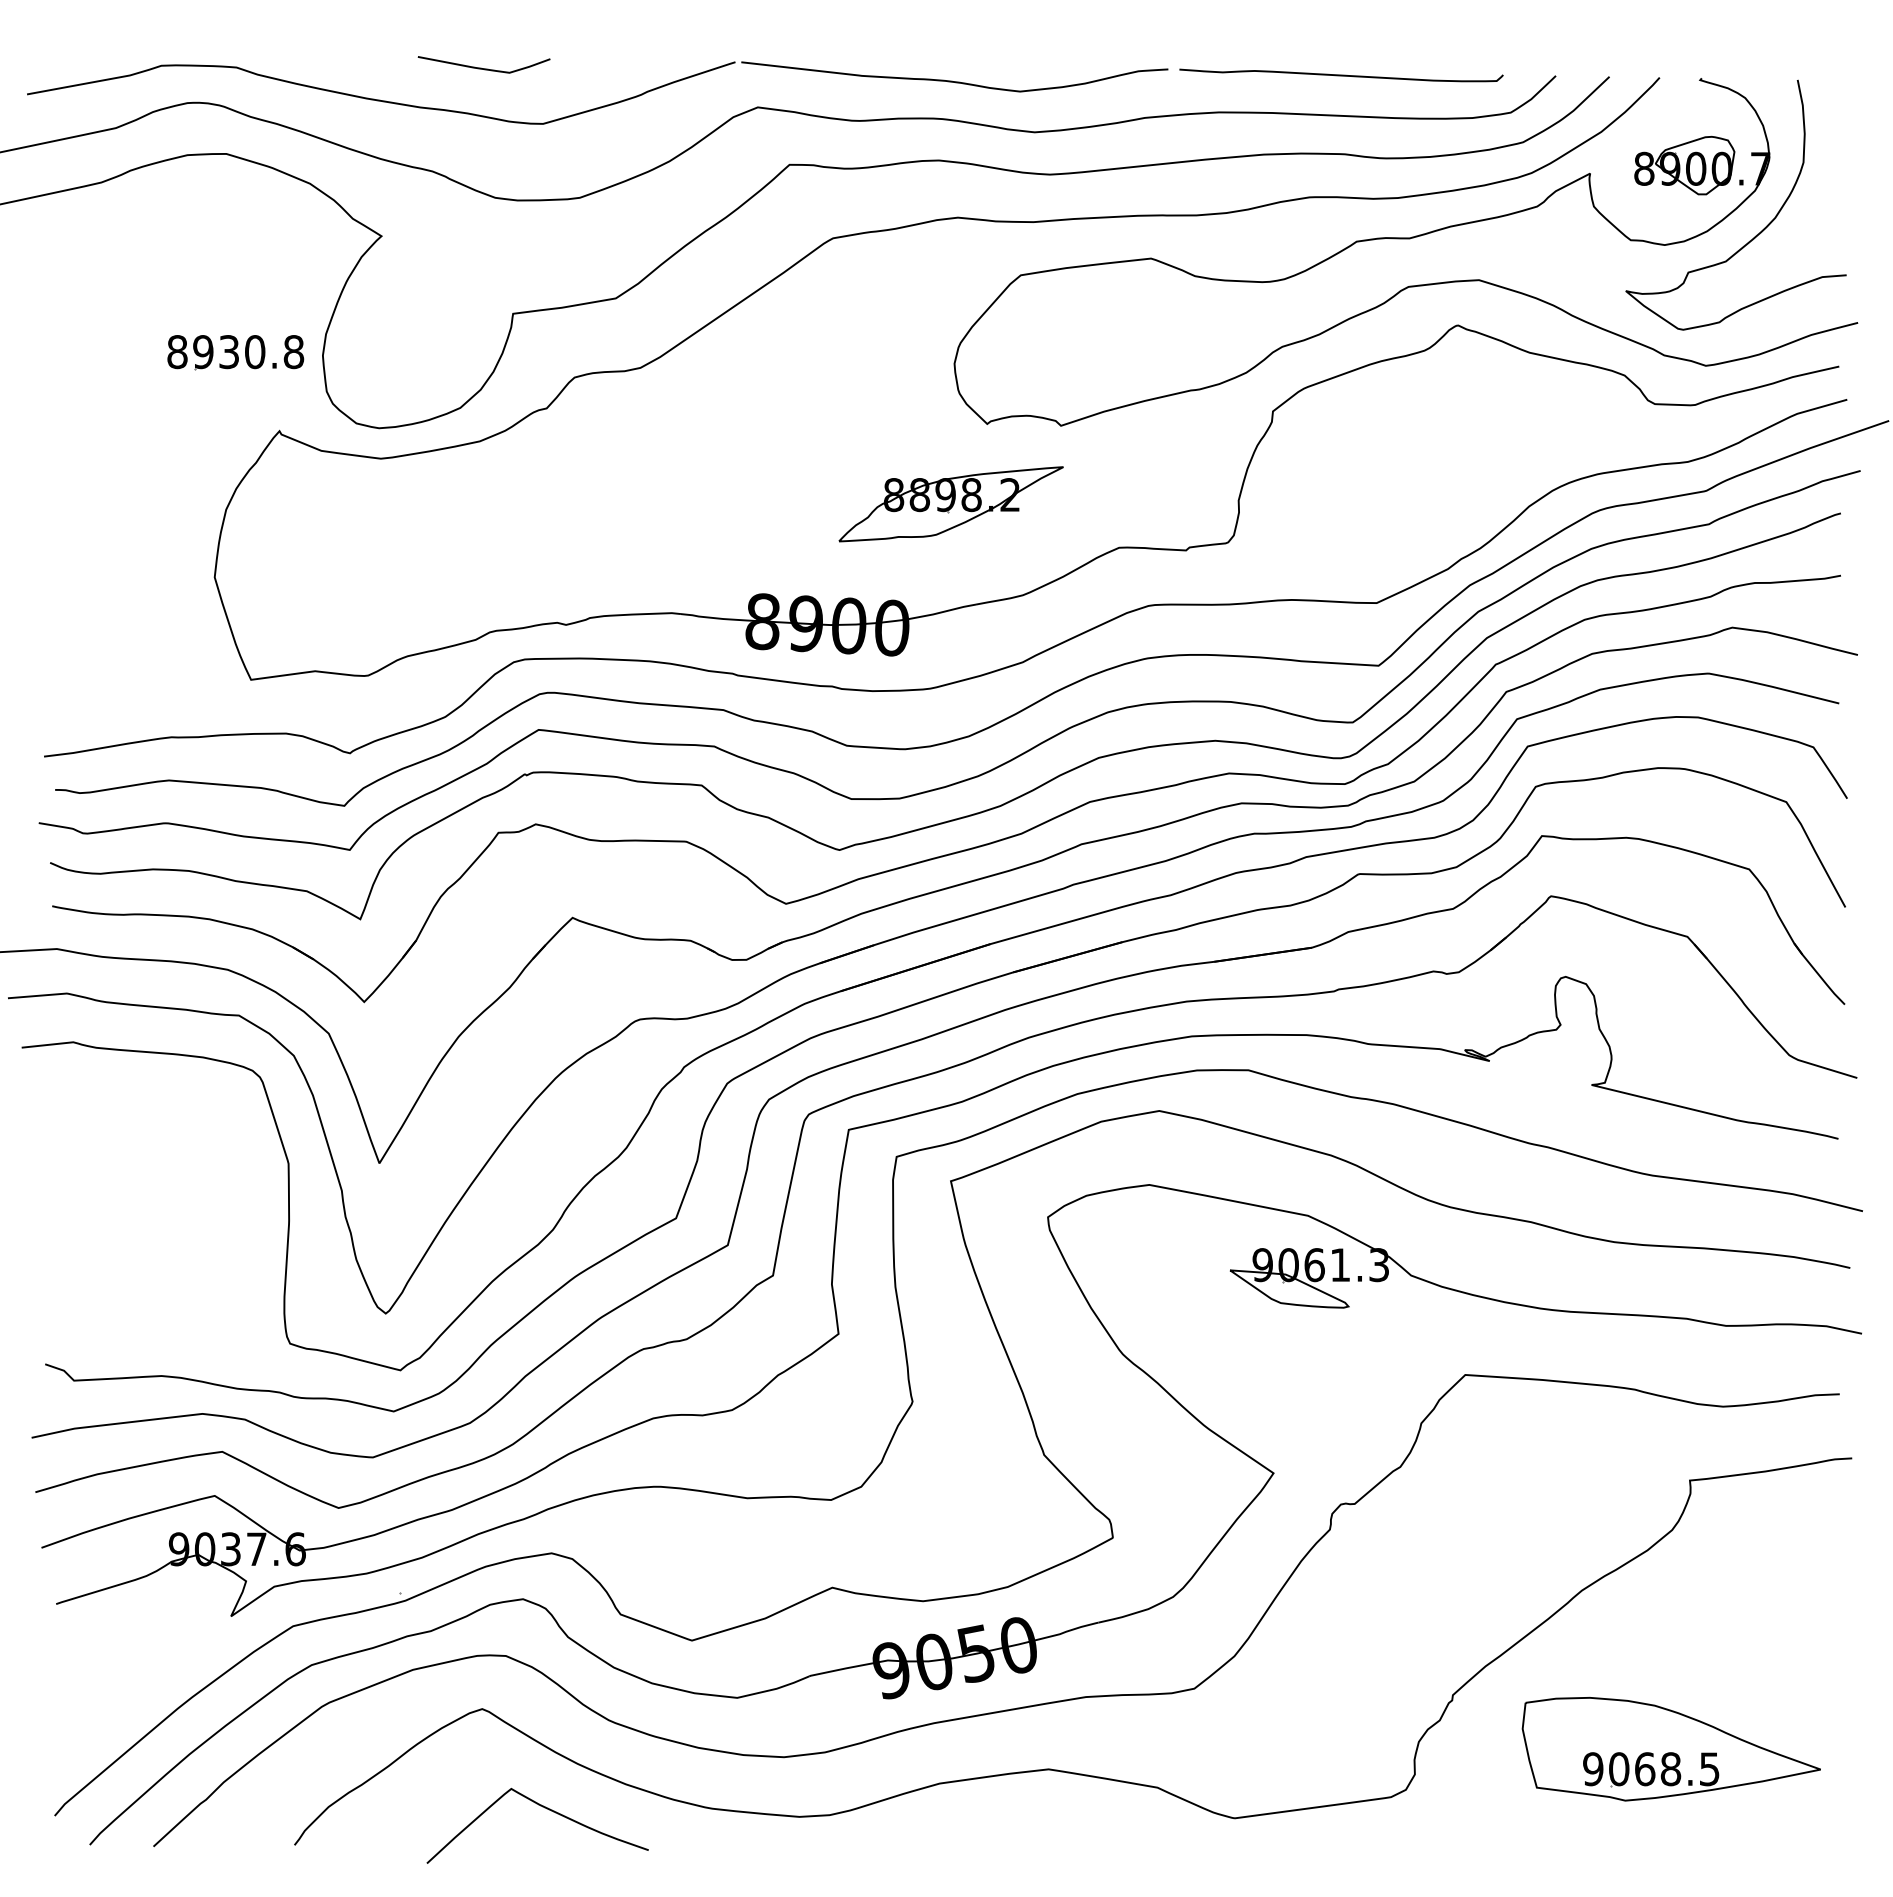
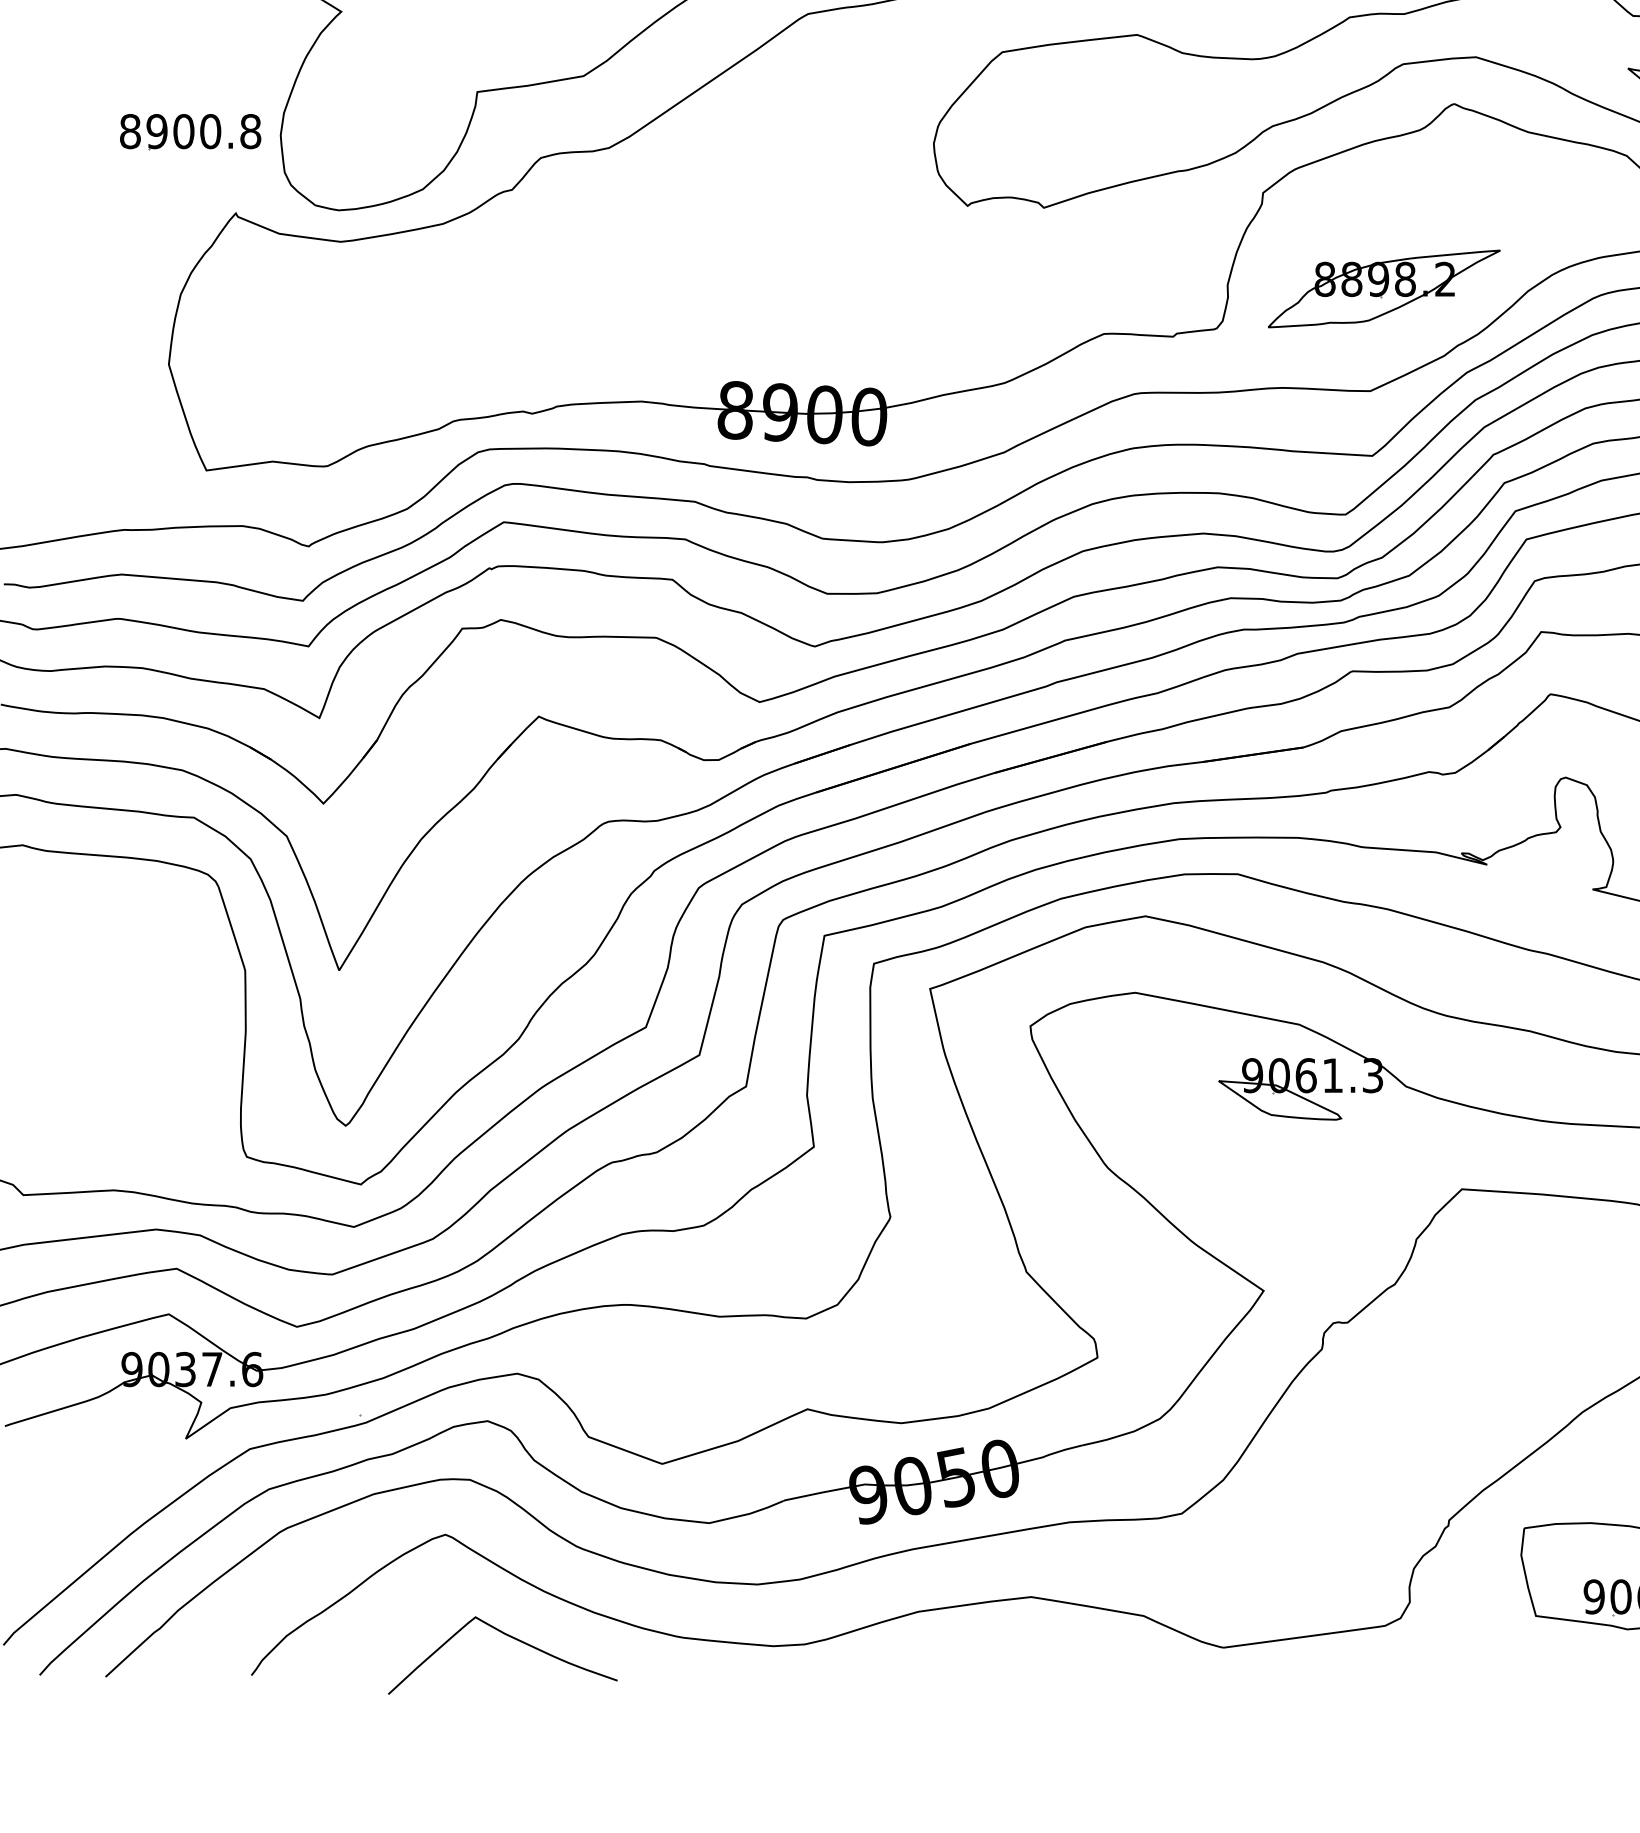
text: (229, 352) -> (184, 132), 8930.8 -> 8900.8
part: (950, 504) -> (1383, 289), moved

